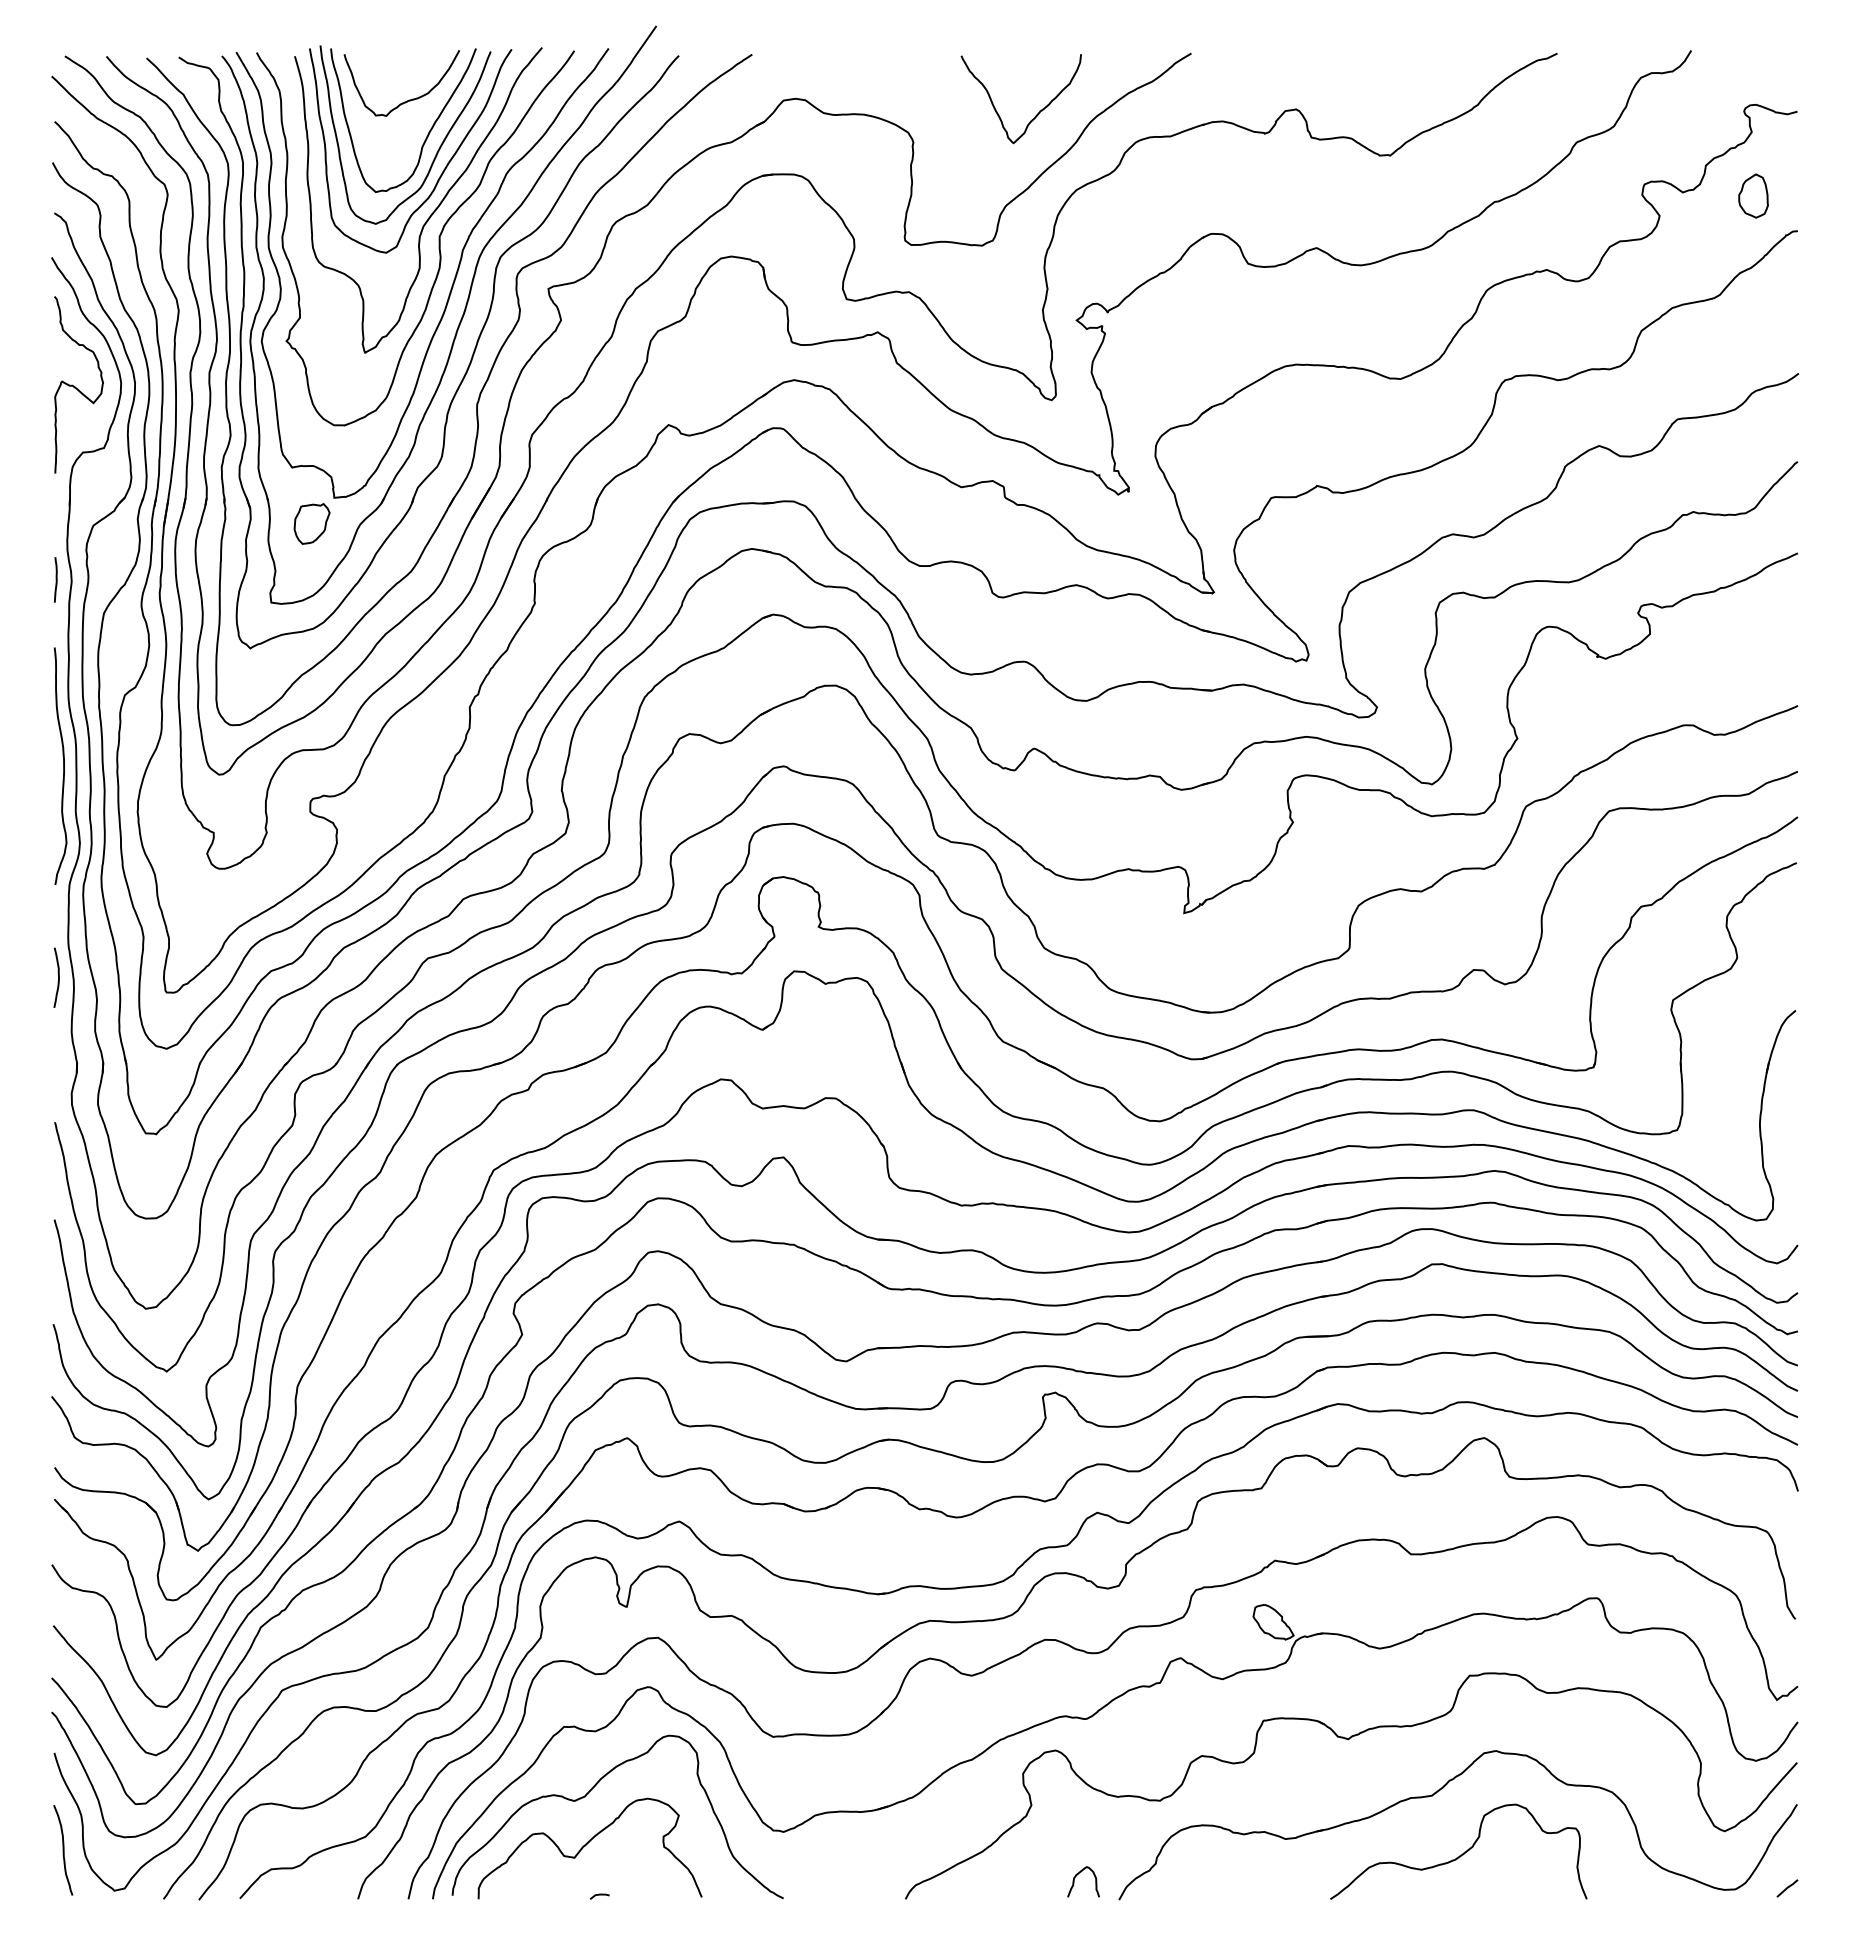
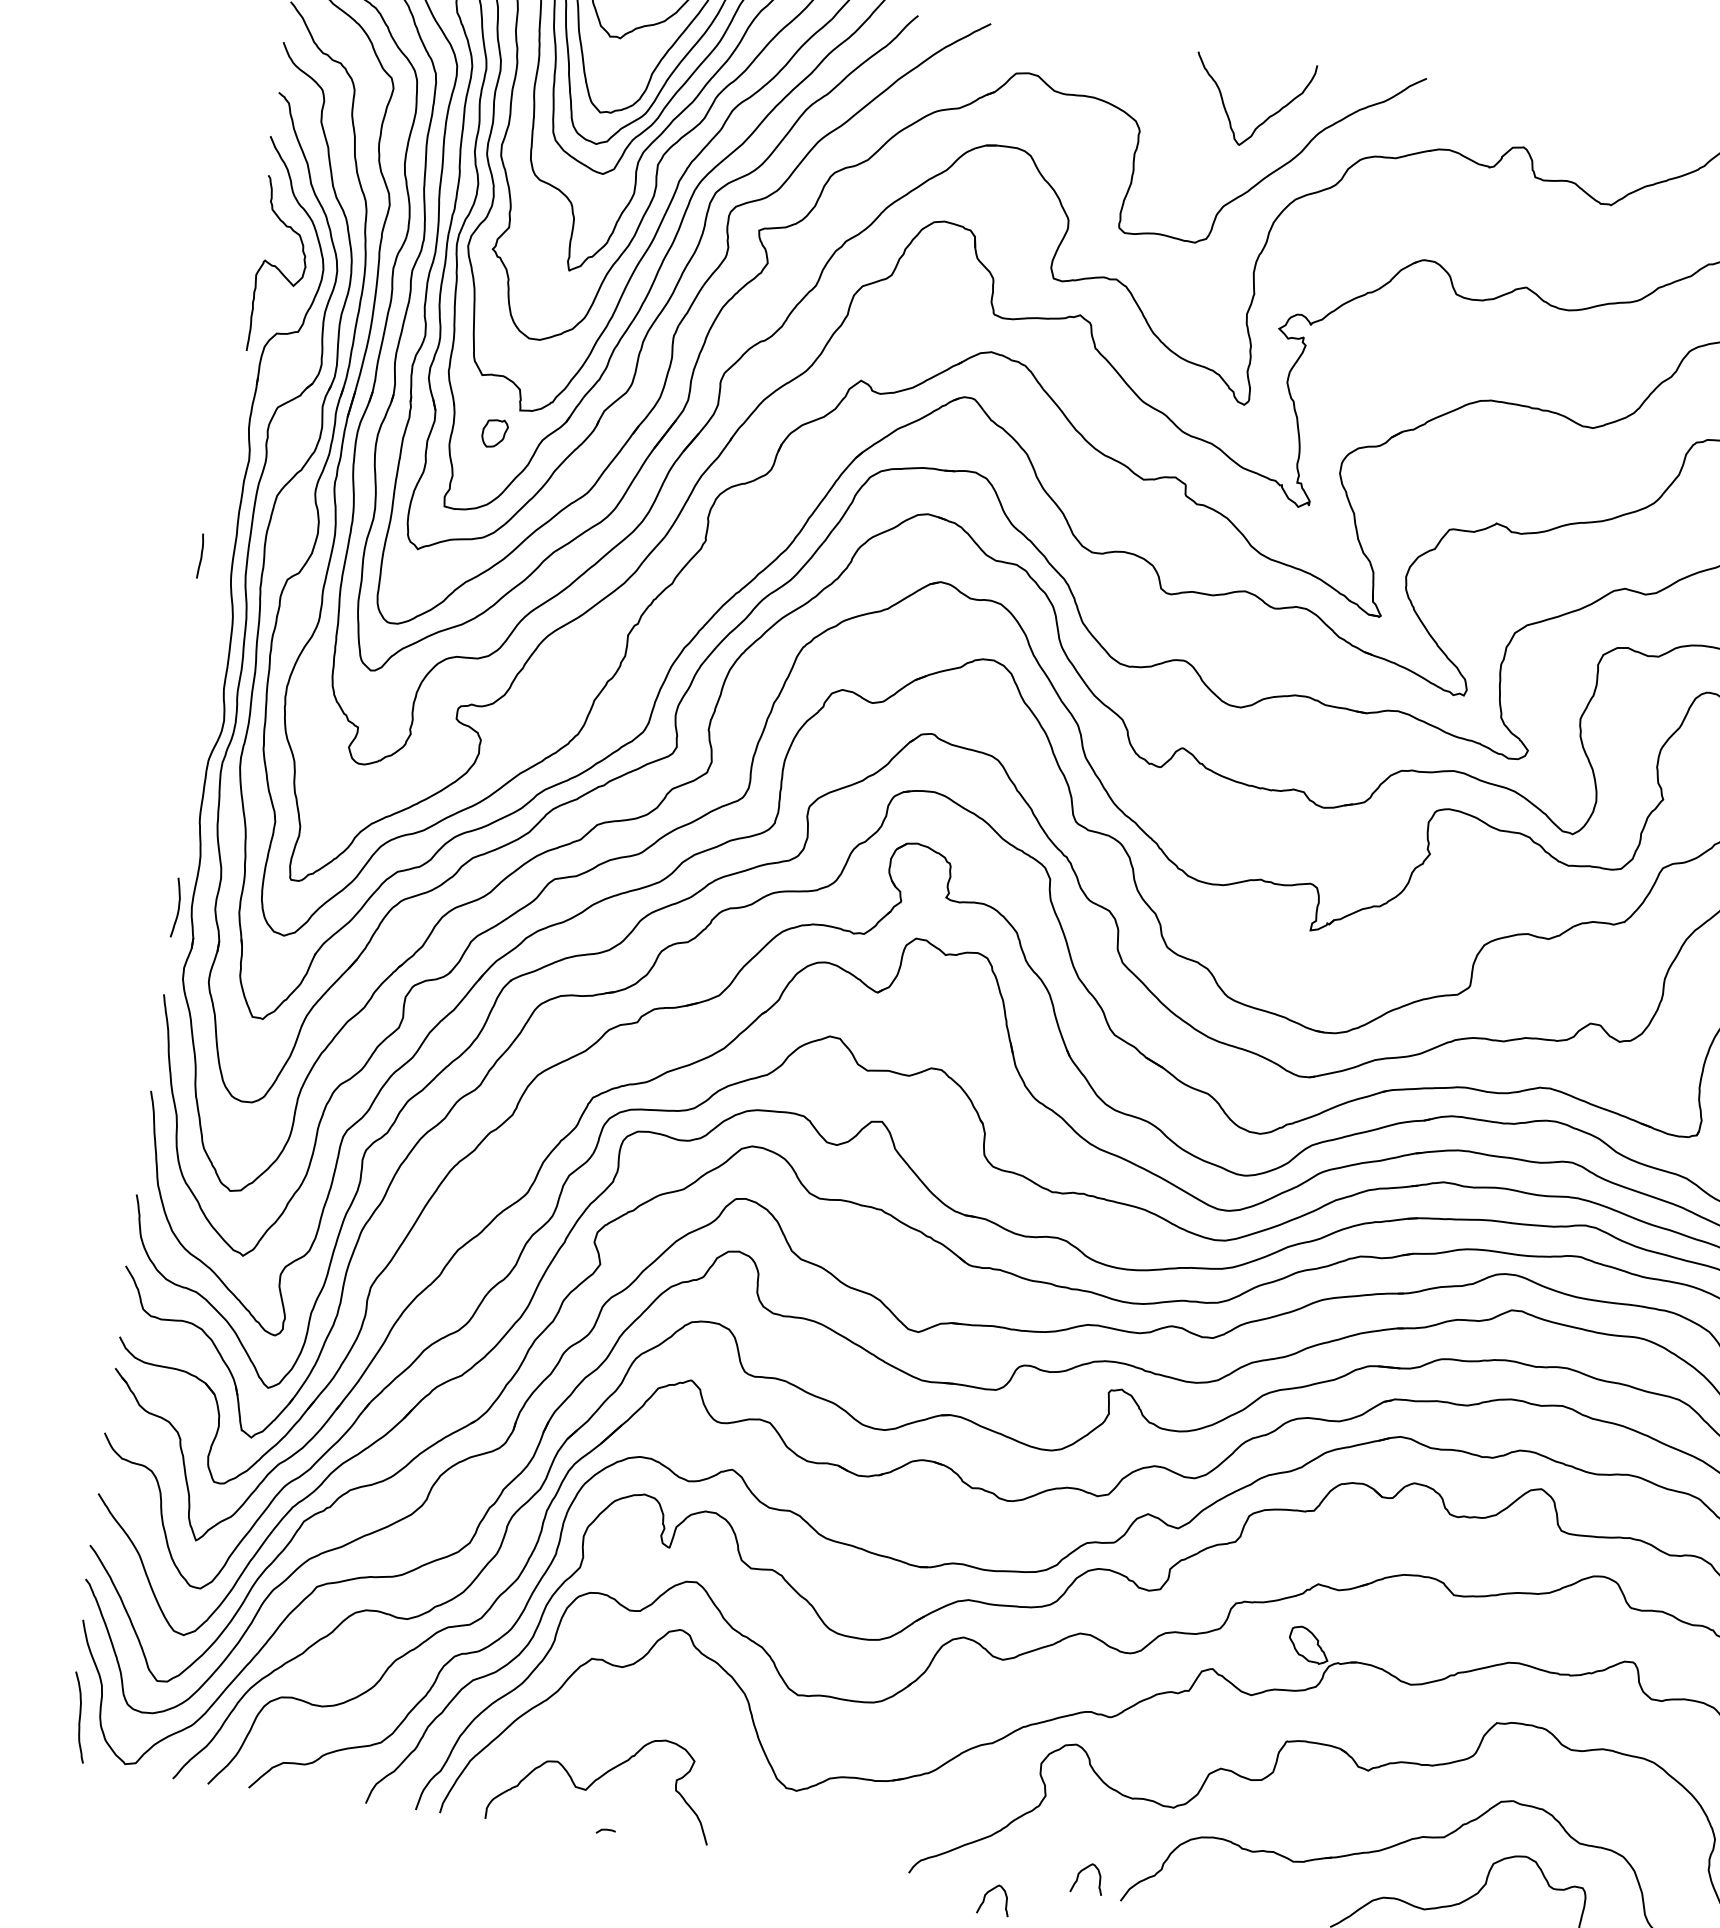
part: (311, 523) -> (494, 433), size x0.7
line: (55, 579) -> (200, 555), moved
curve: (63, 765) -> (217, 641), removed
curve: (58, 977) -> (178, 907), moved
curve: (591, 1790) -> (611, 1725), removed
curve: (987, 1908) -> (988, 1892), added

